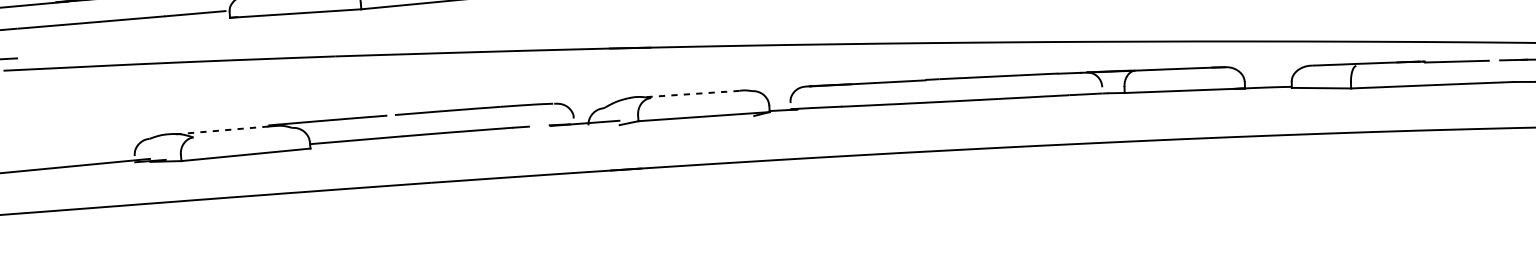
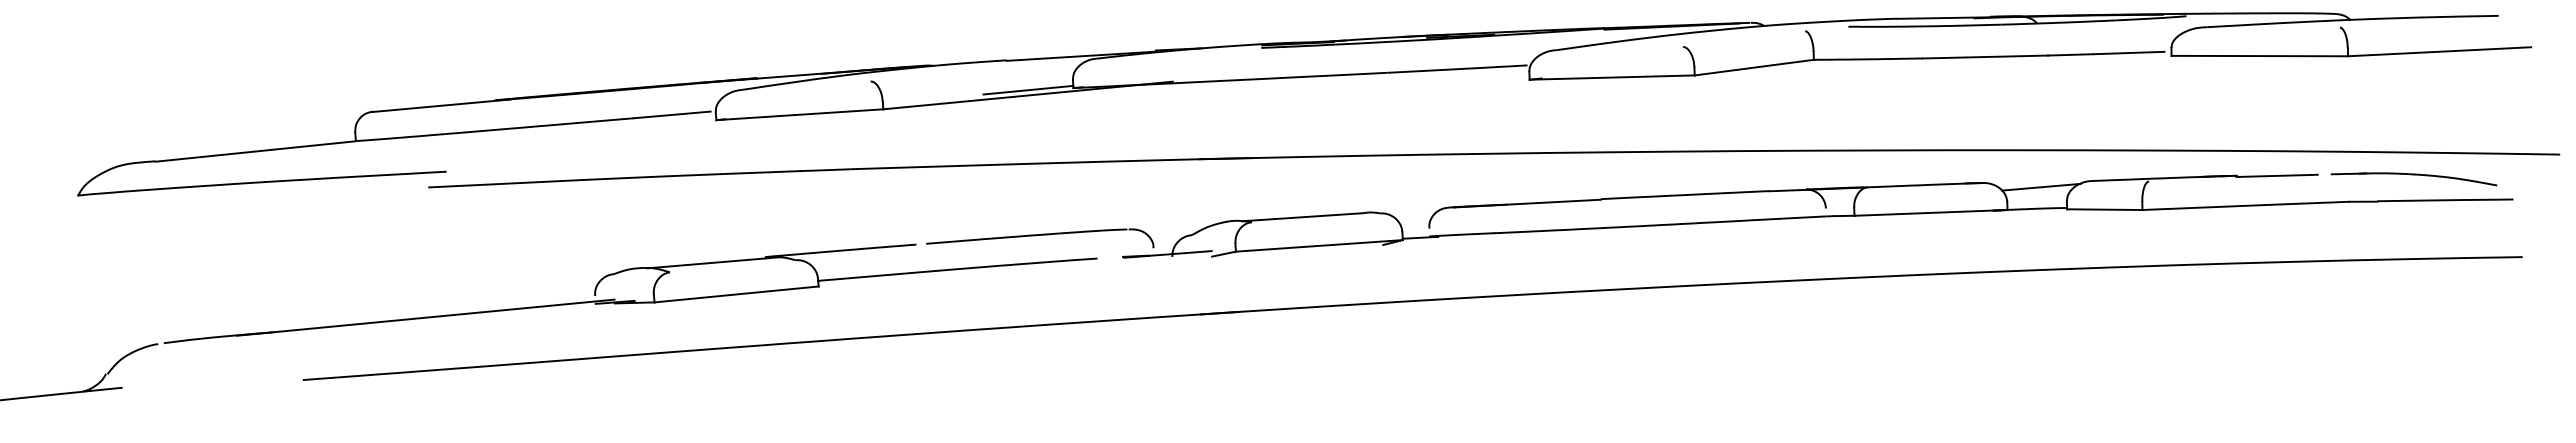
line: (1270, 69) -> (2040, 186), added
line: (690, 94) -> (1302, 217), dashed -> solid
line: (221, 130) -> (705, 263), dashed -> solid

